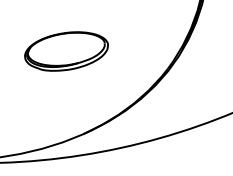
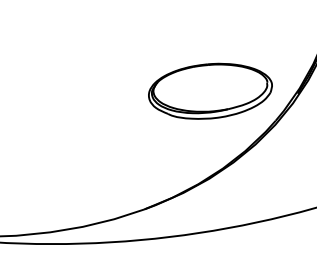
part: (66, 51) -> (210, 91), moved

